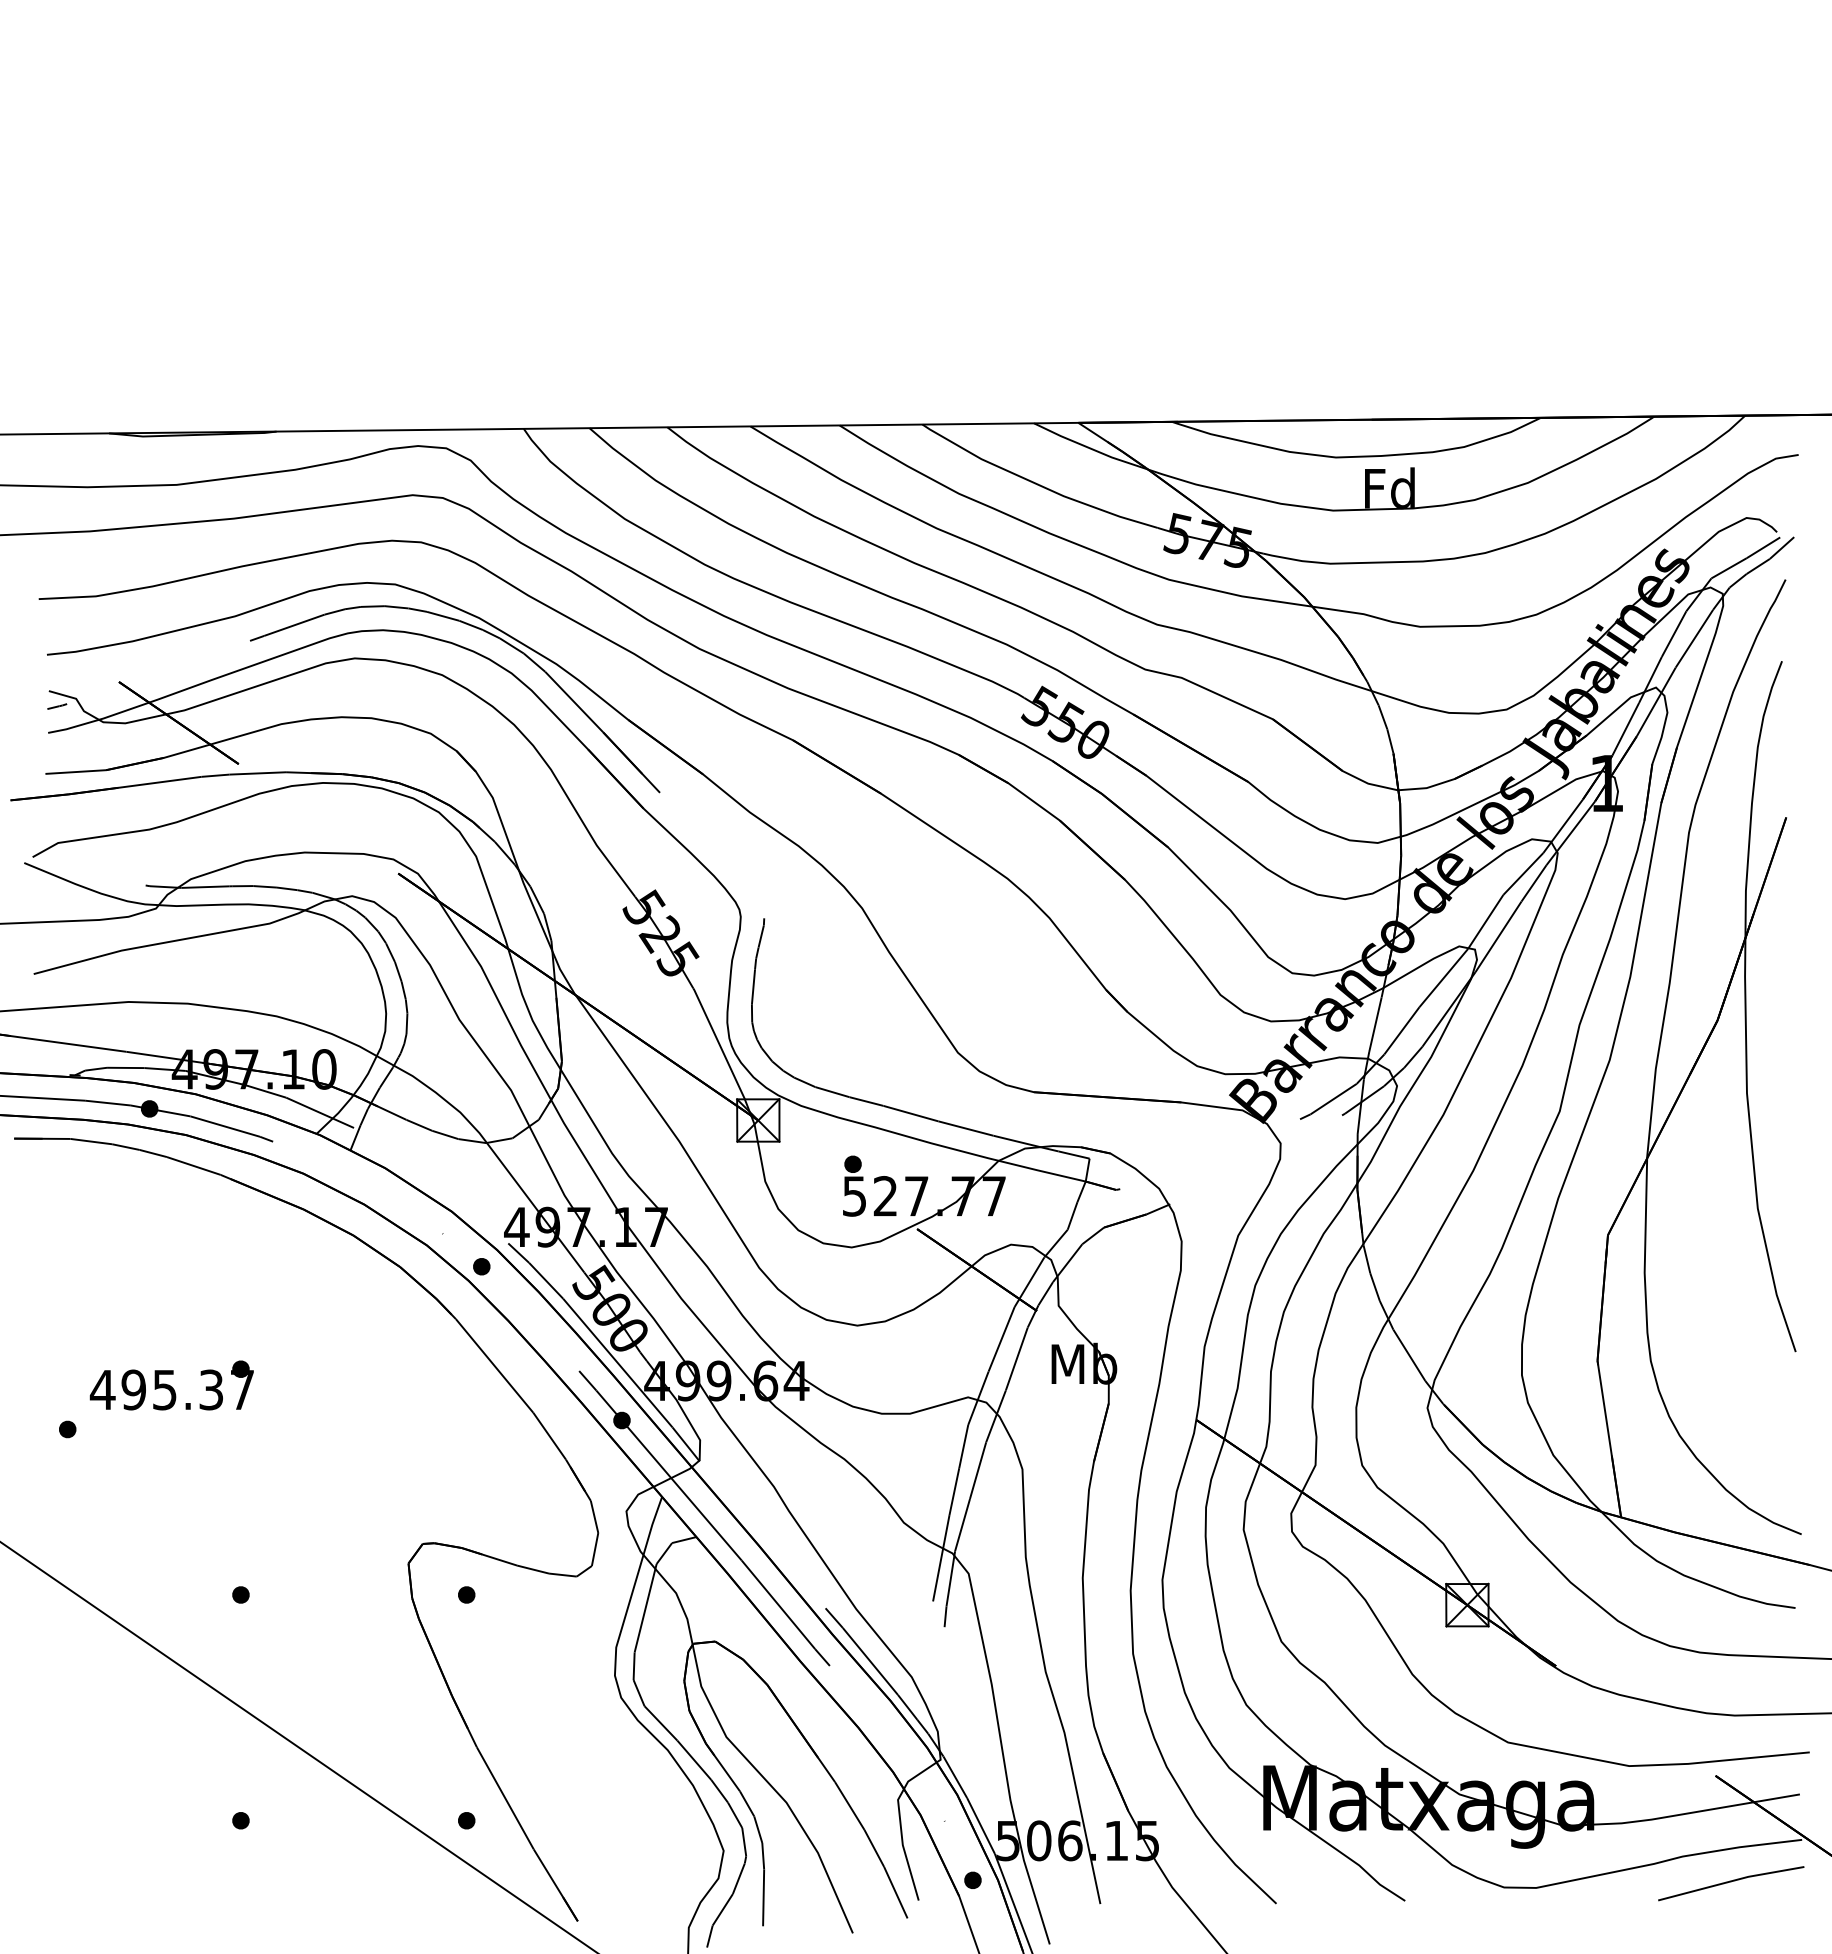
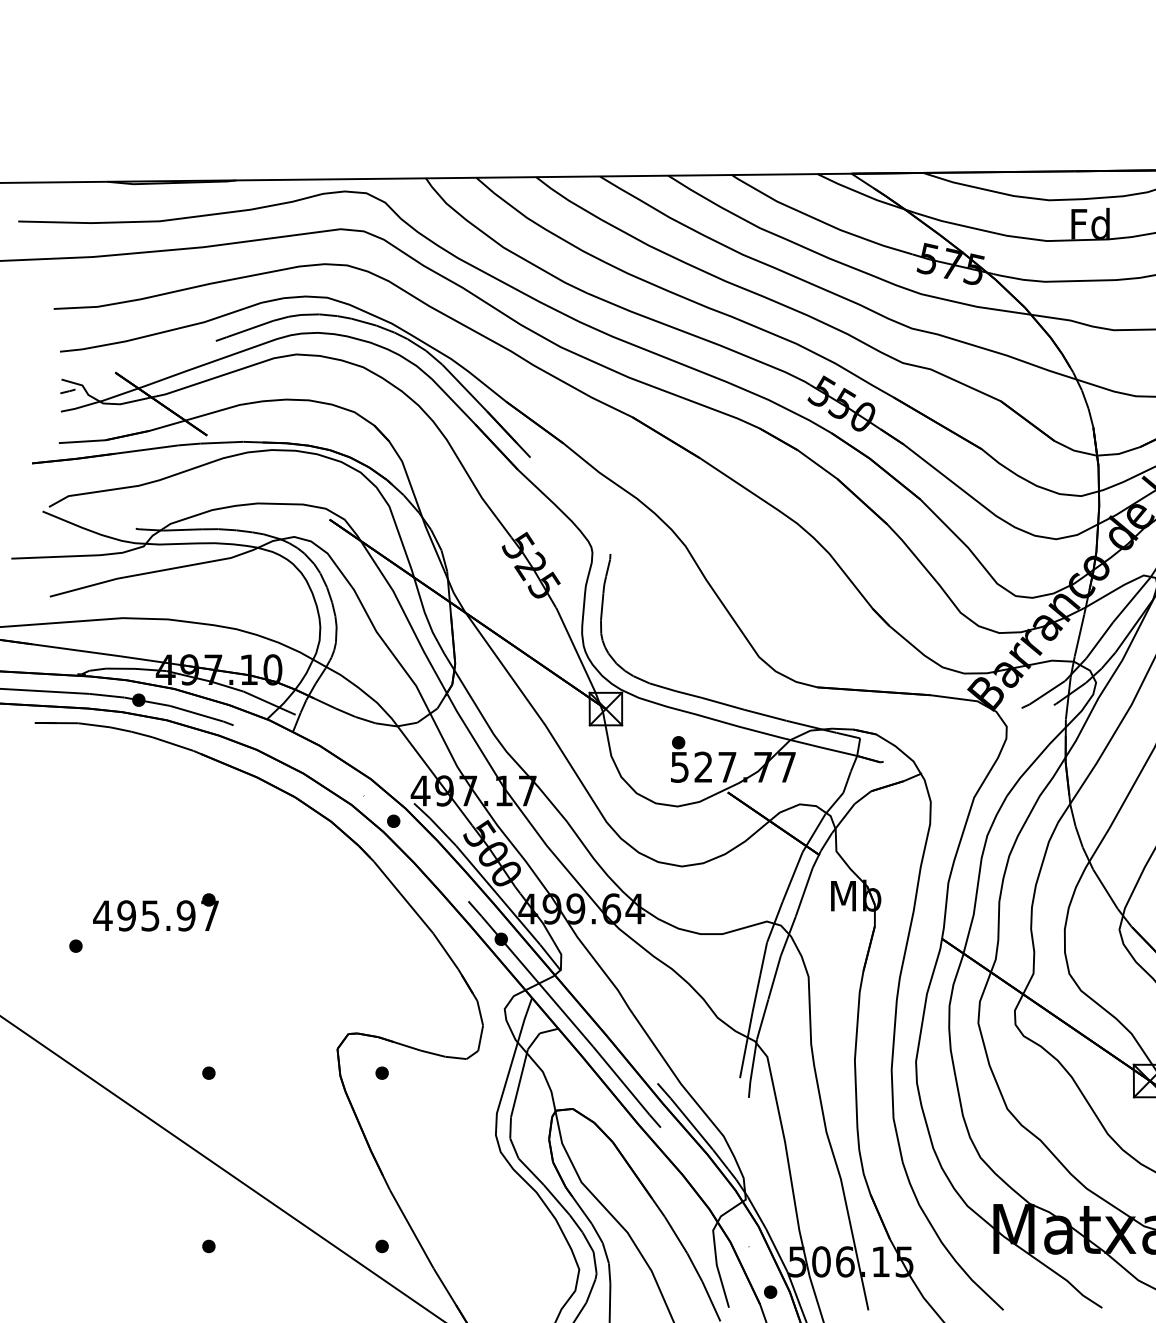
text: (211, 1389) -> (186, 915), 495.37 -> 495.97

